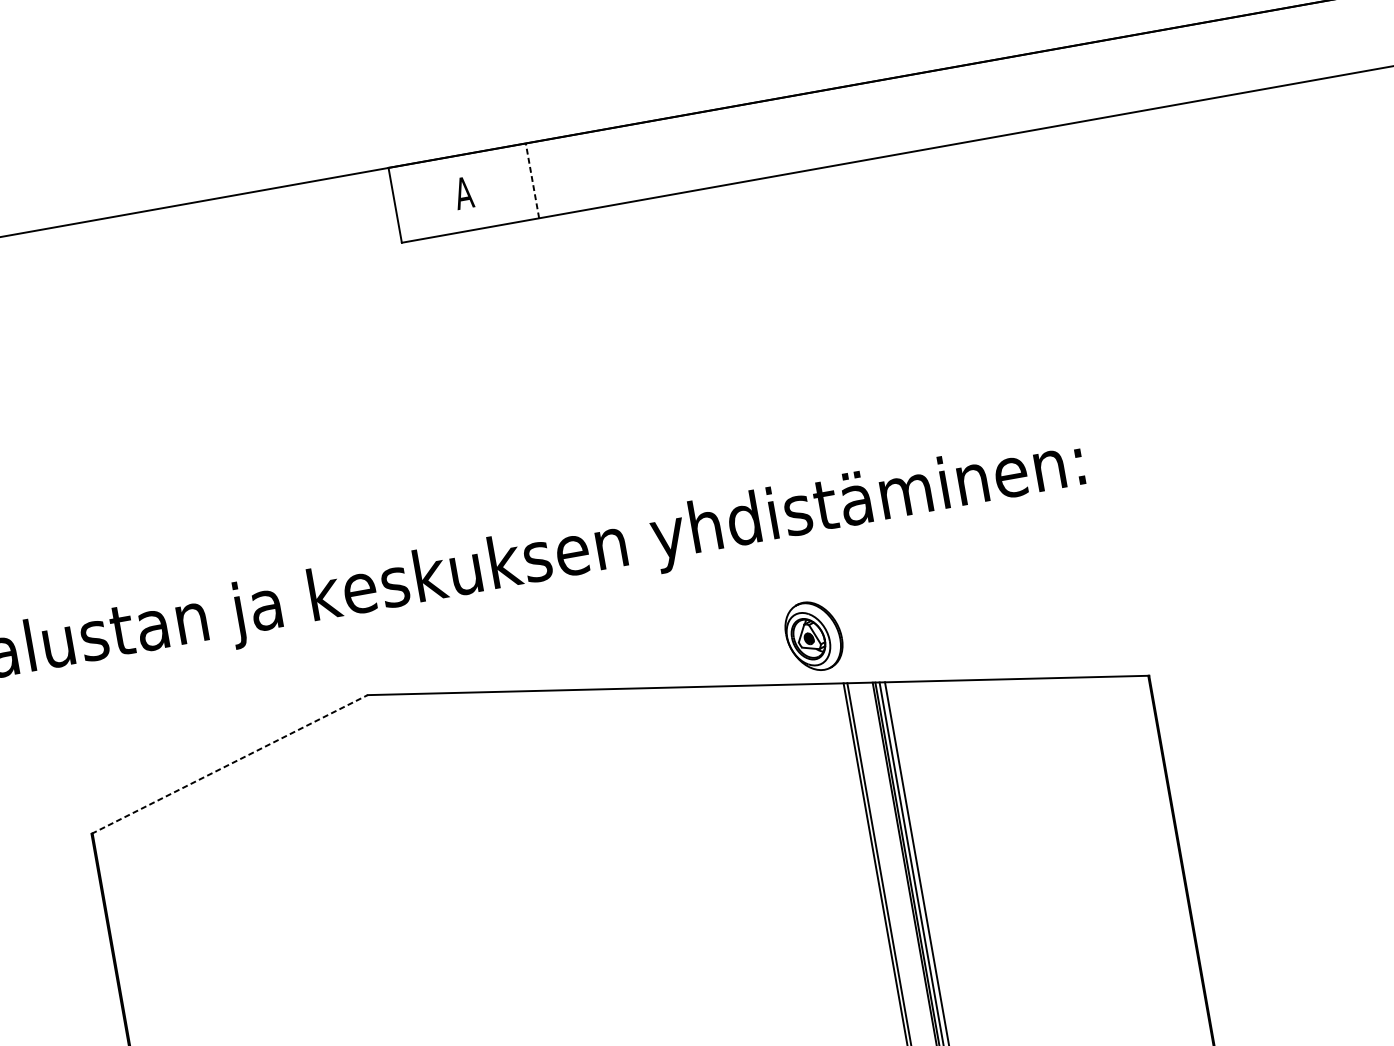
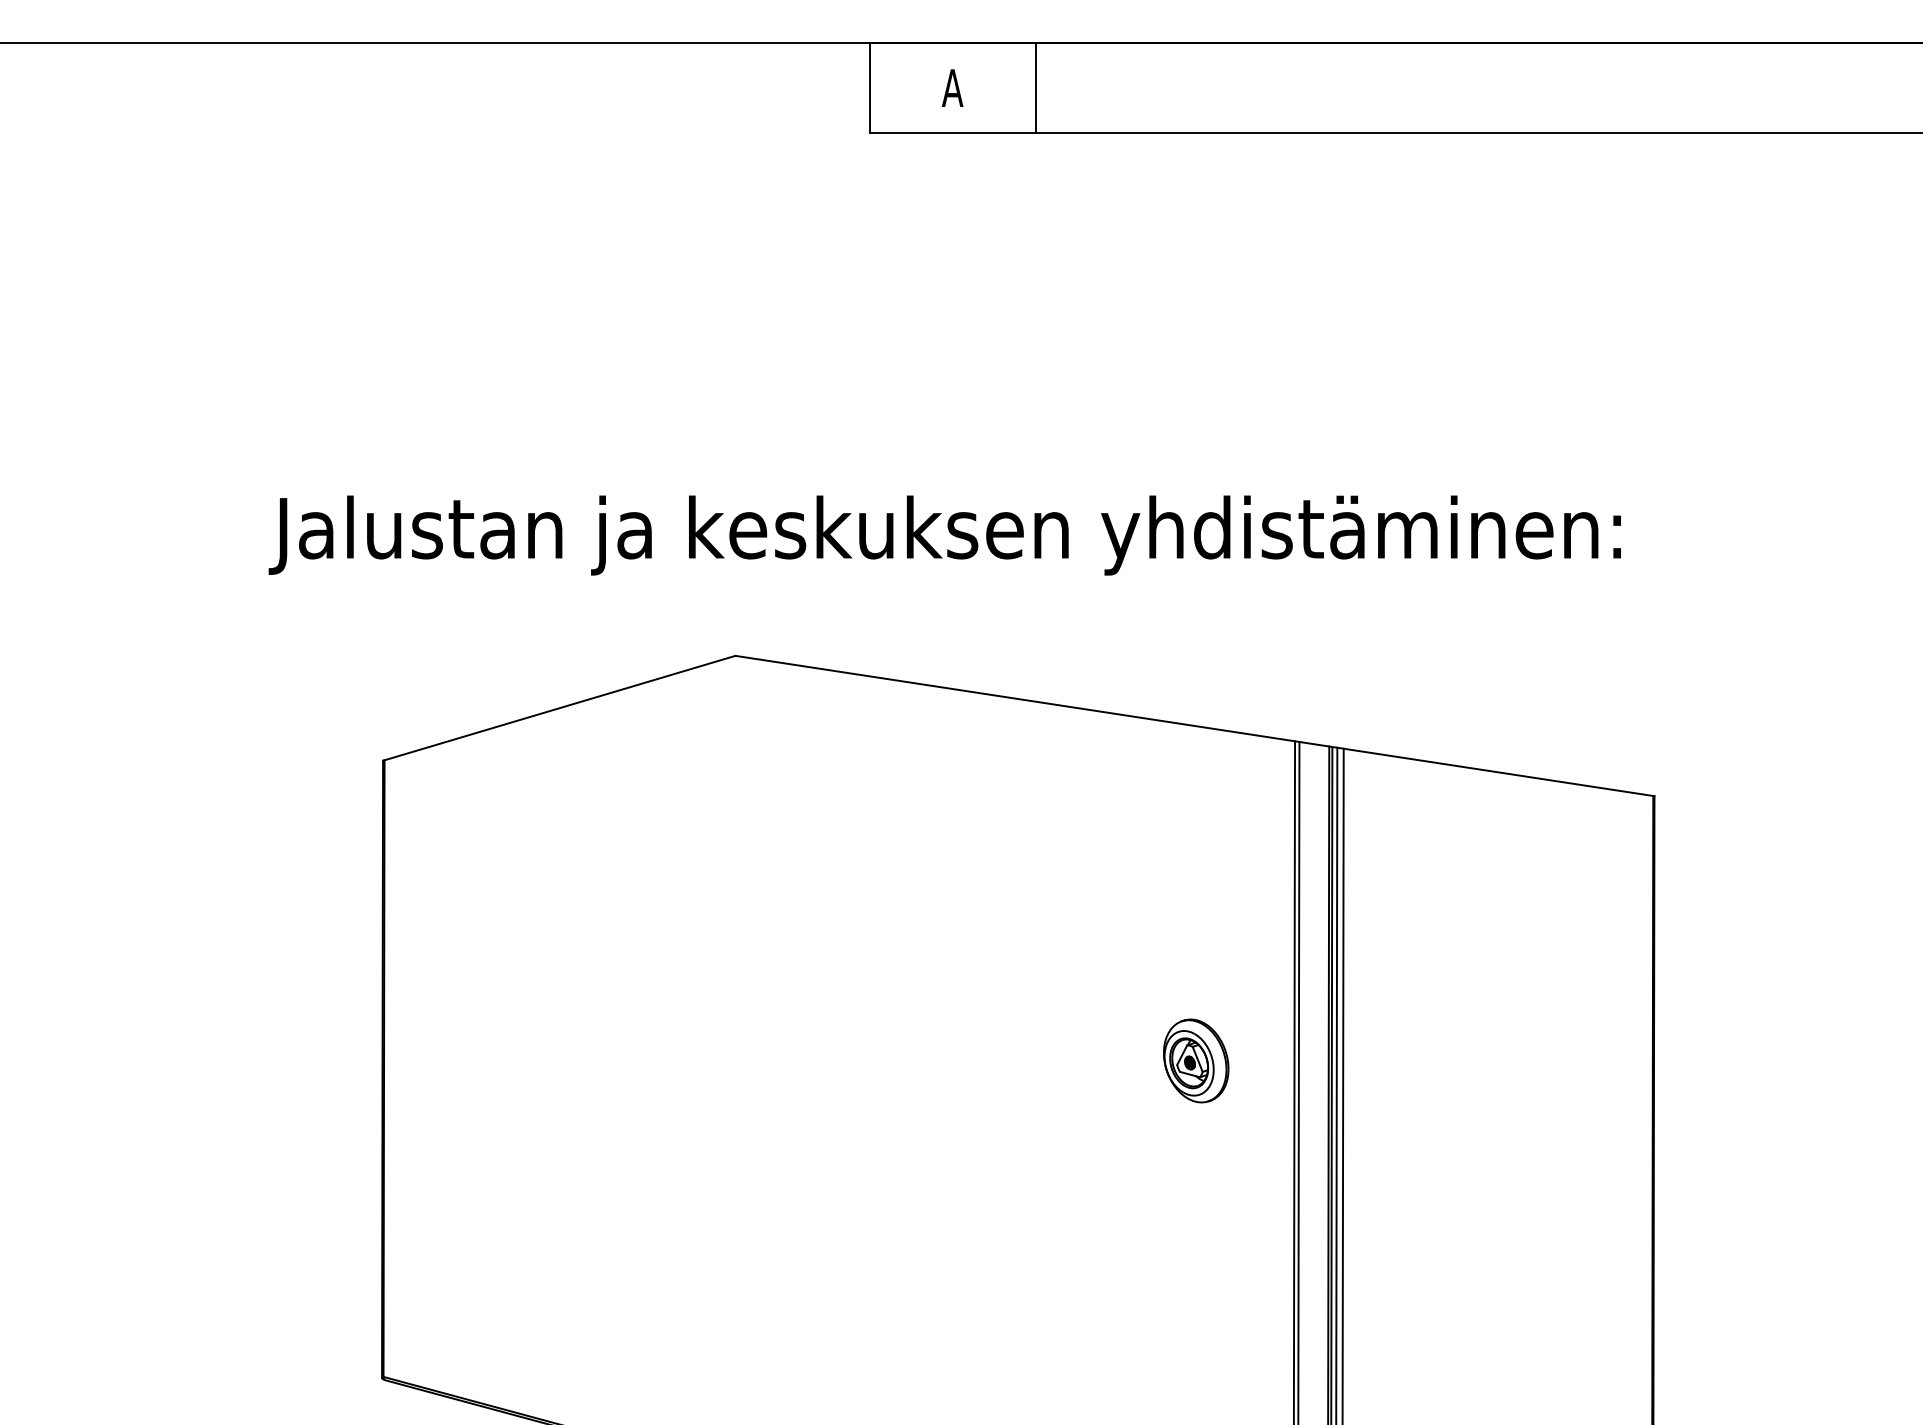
line: (532, 180) -> (1035, 87), dashed -> solid
part: (814, 635) -> (1196, 1060), moved
line: (229, 764) -> (559, 708), dashed -> solid

